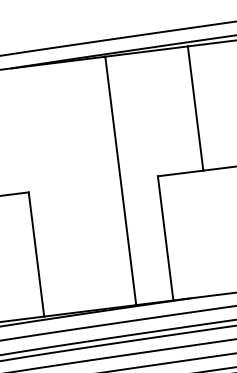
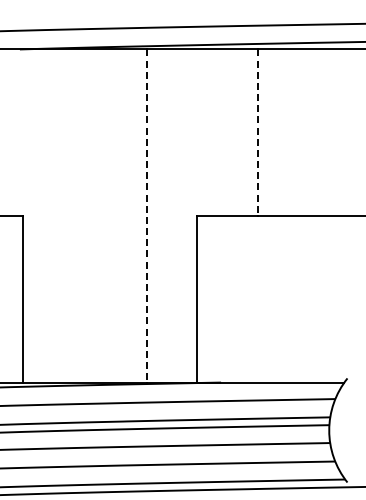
line: (195, 109) -> (257, 133), solid -> dashed
line: (120, 181) -> (146, 216), solid -> dashed

